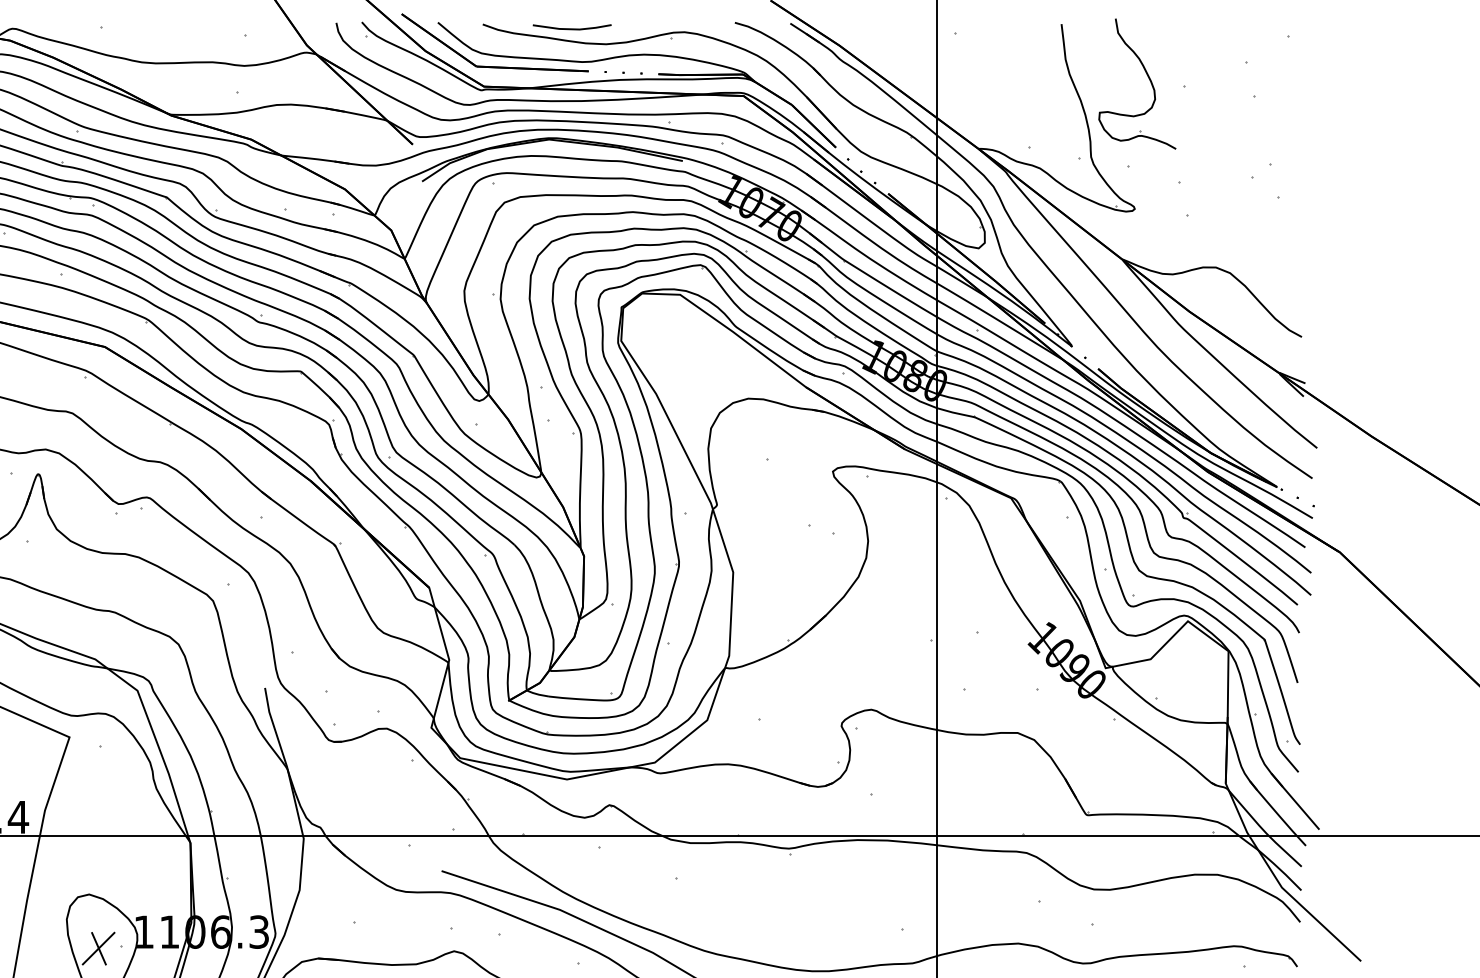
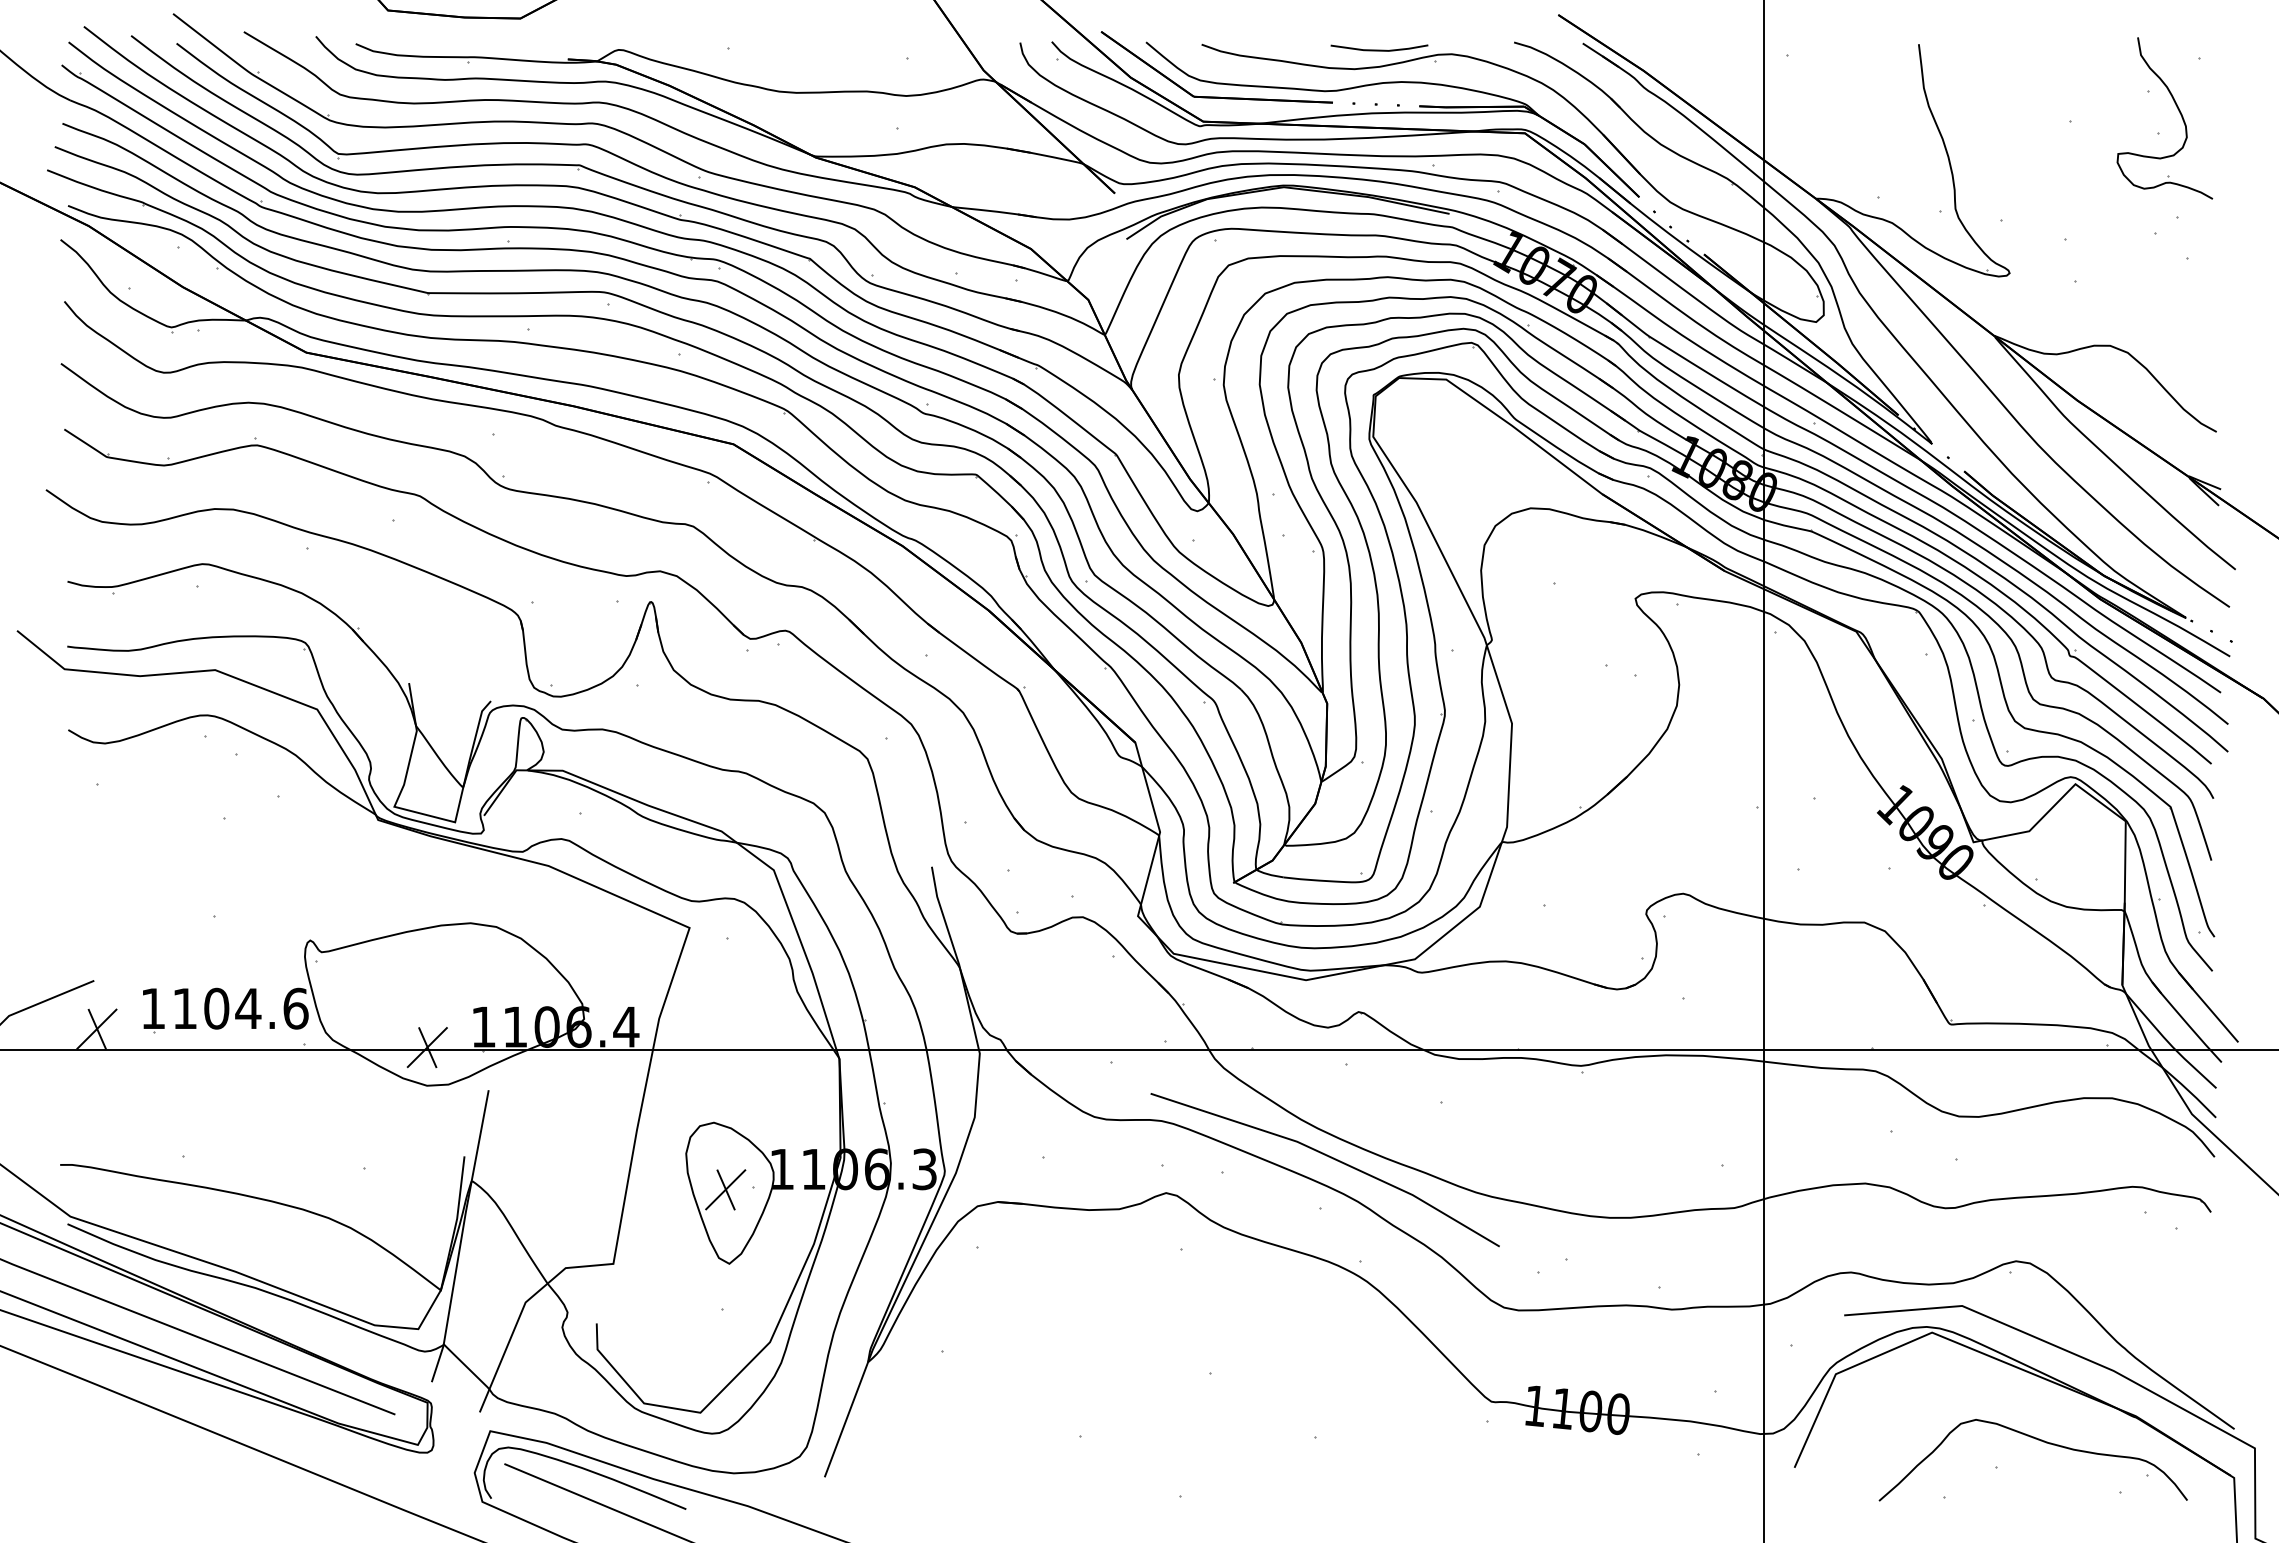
line: (572, 28) -> (1379, 49), moved
part: (1148, 78) -> (2178, 111), moved

